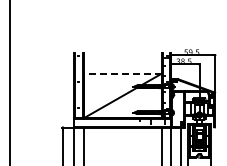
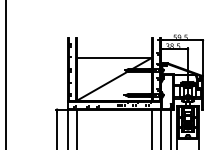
line: (122, 73) -> (114, 57), dashed -> solid

